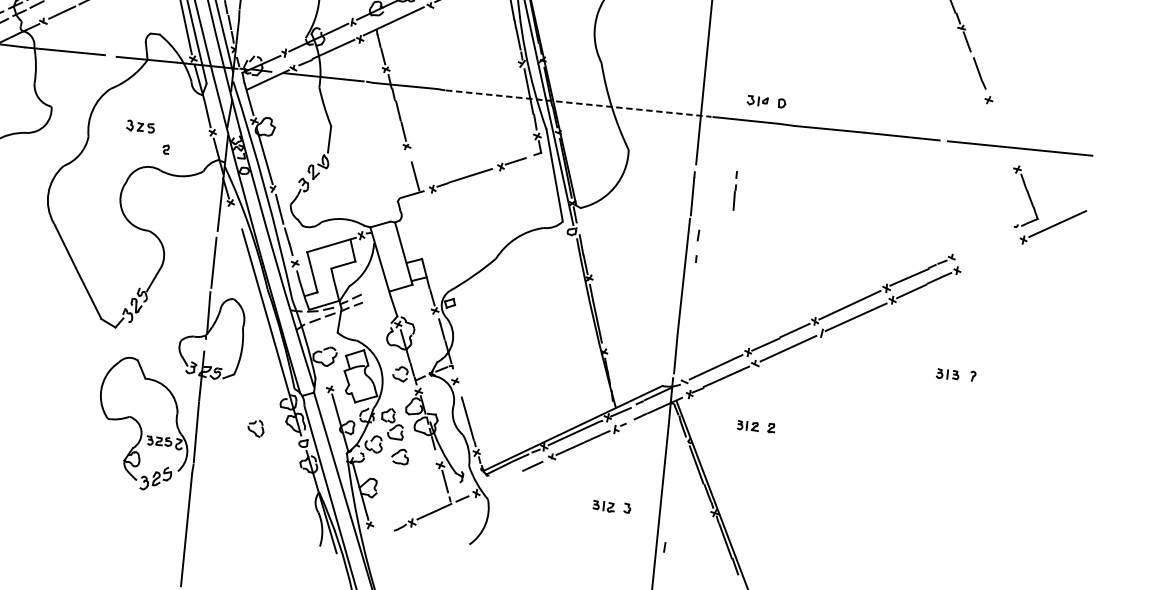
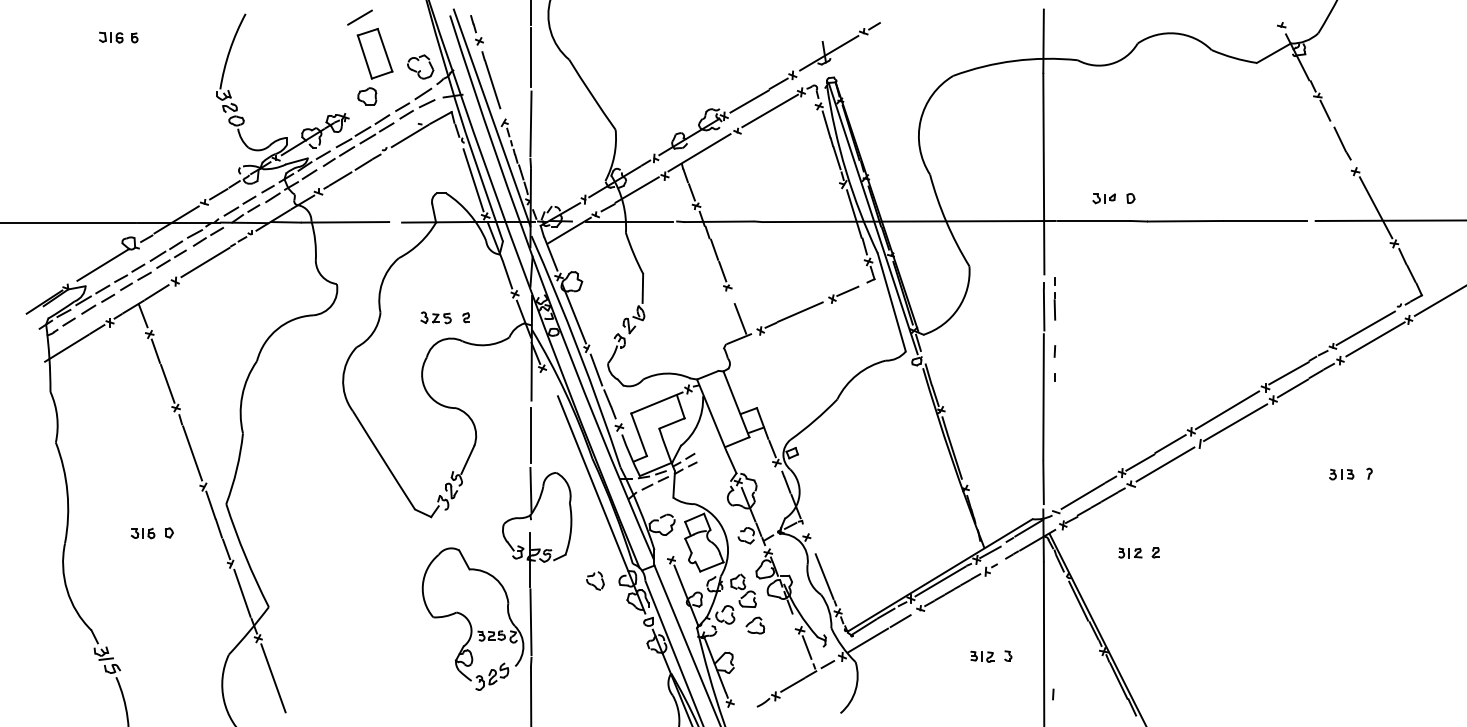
line: (578, 103) -> (909, 221), dashed -> solid
part: (140, 126) -> (435, 317), moved
line: (1003, 134) -> (1375, 207), added
part: (734, 190) -> (1054, 298), moved
line: (983, 243) -> (1365, 328), added
line: (991, 254) -> (1375, 339), added
part: (256, 427) -> (595, 580), moved
line: (501, 480) -> (868, 640), added

